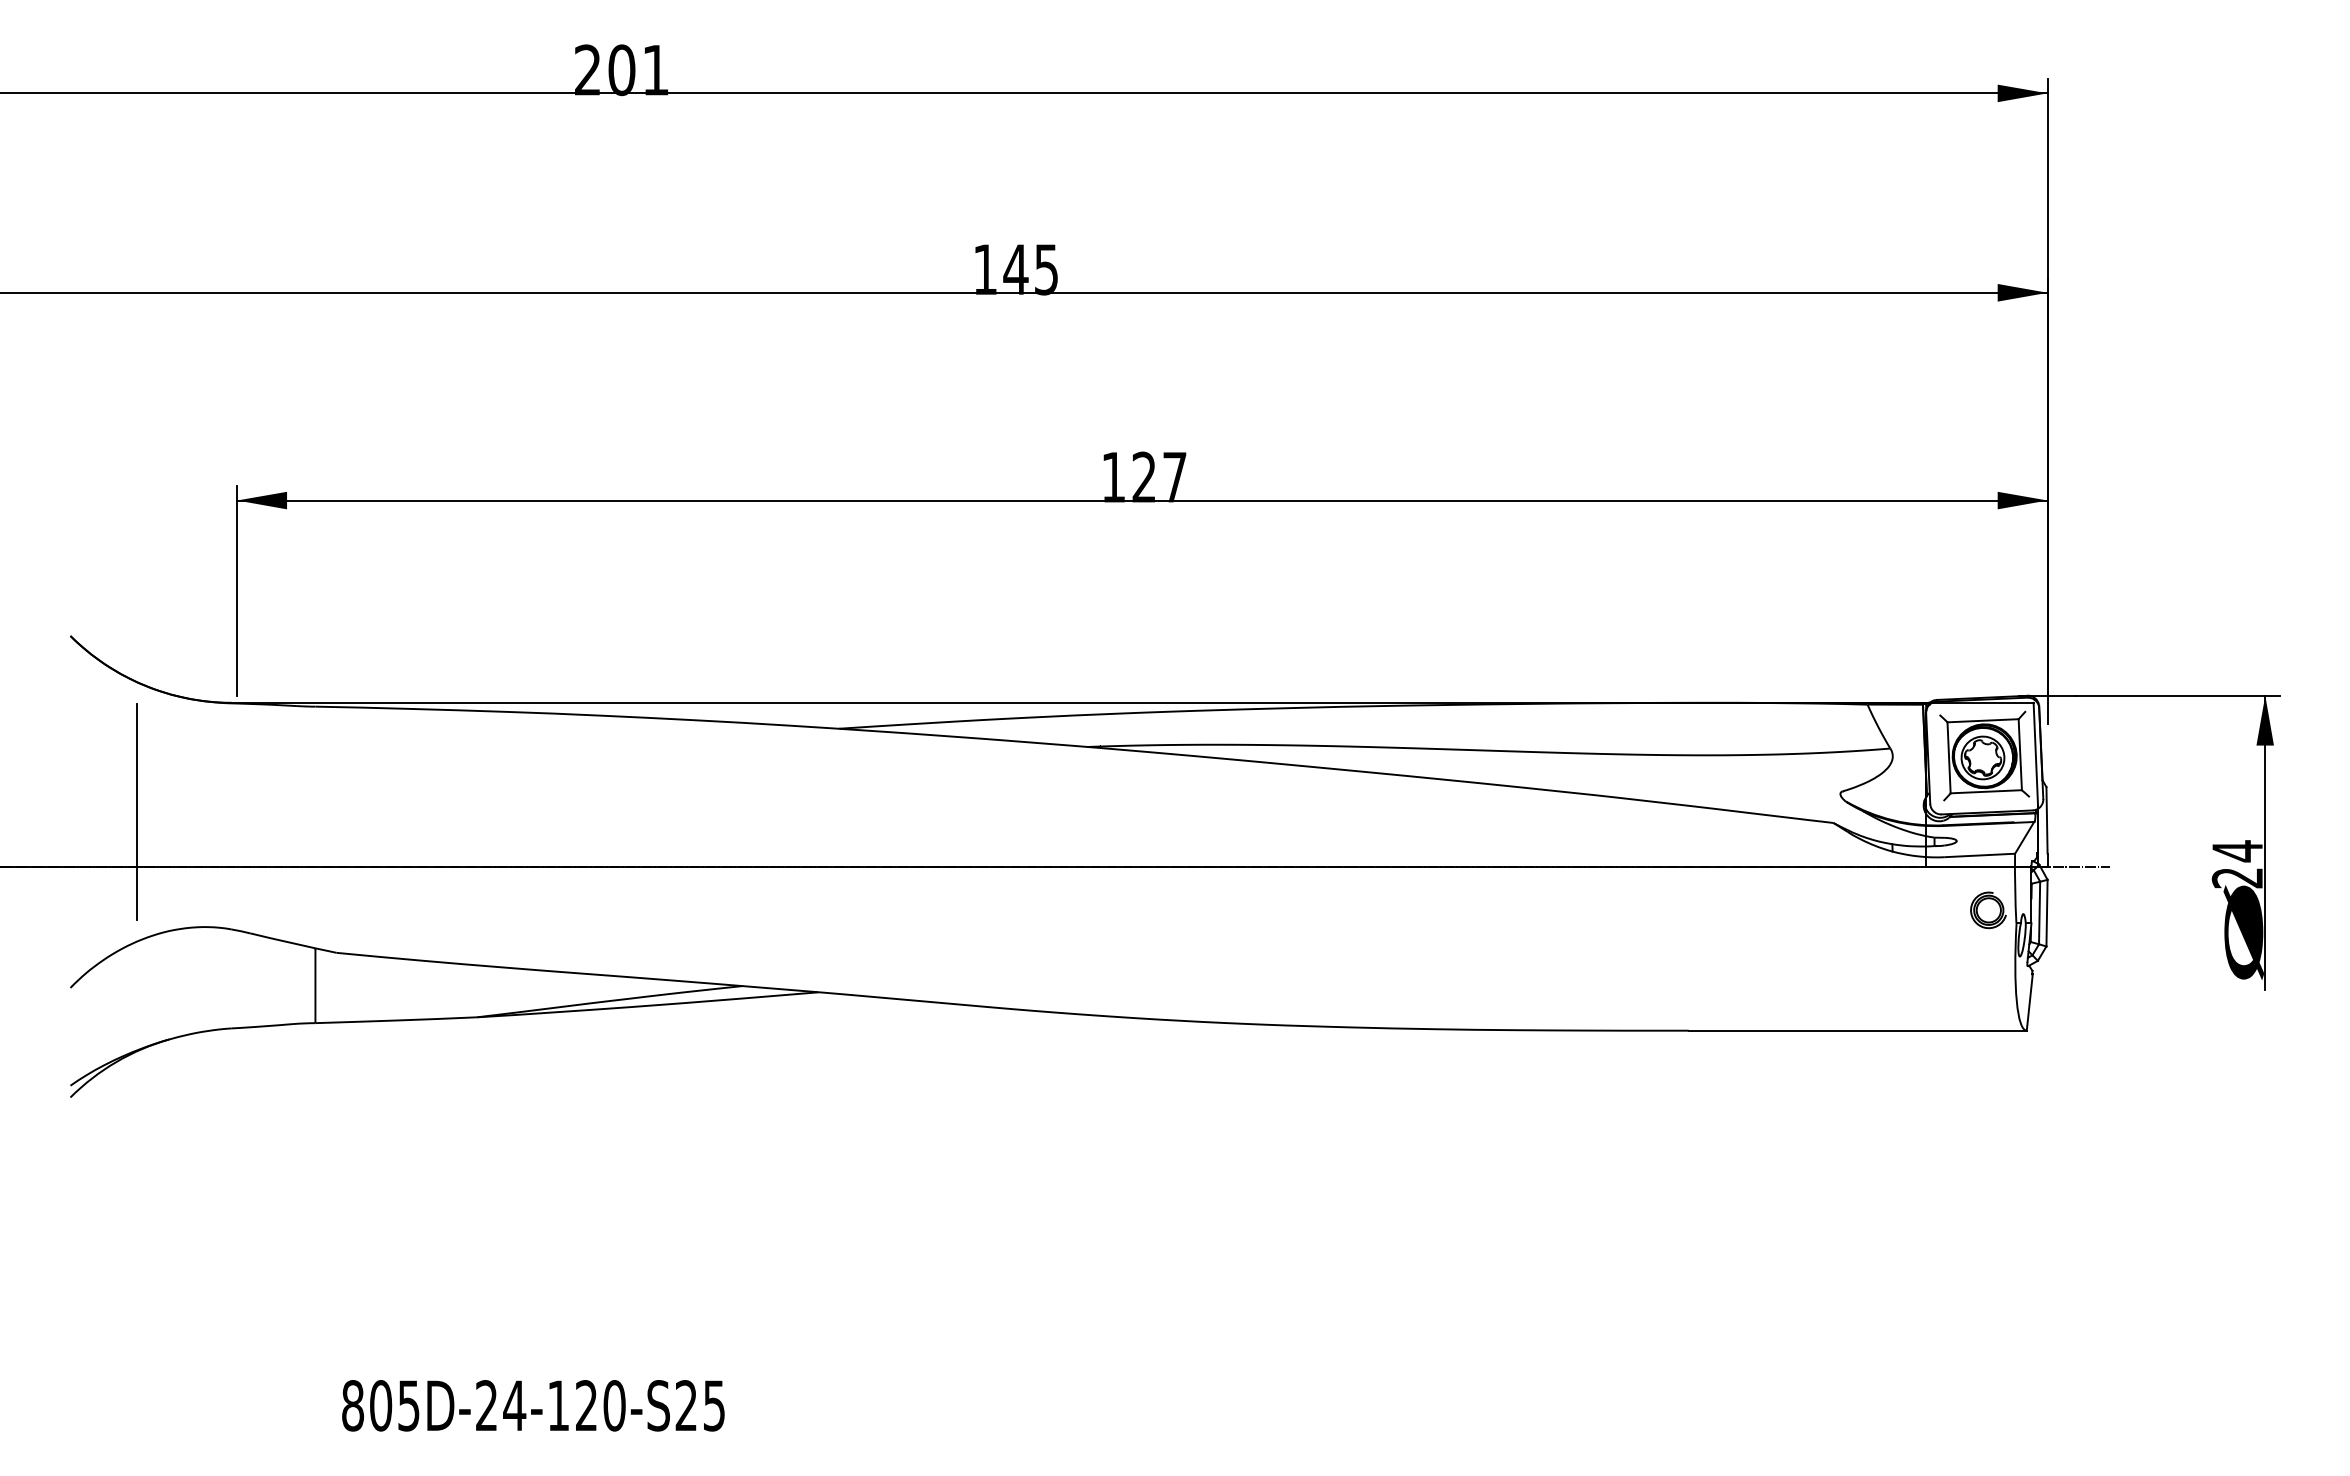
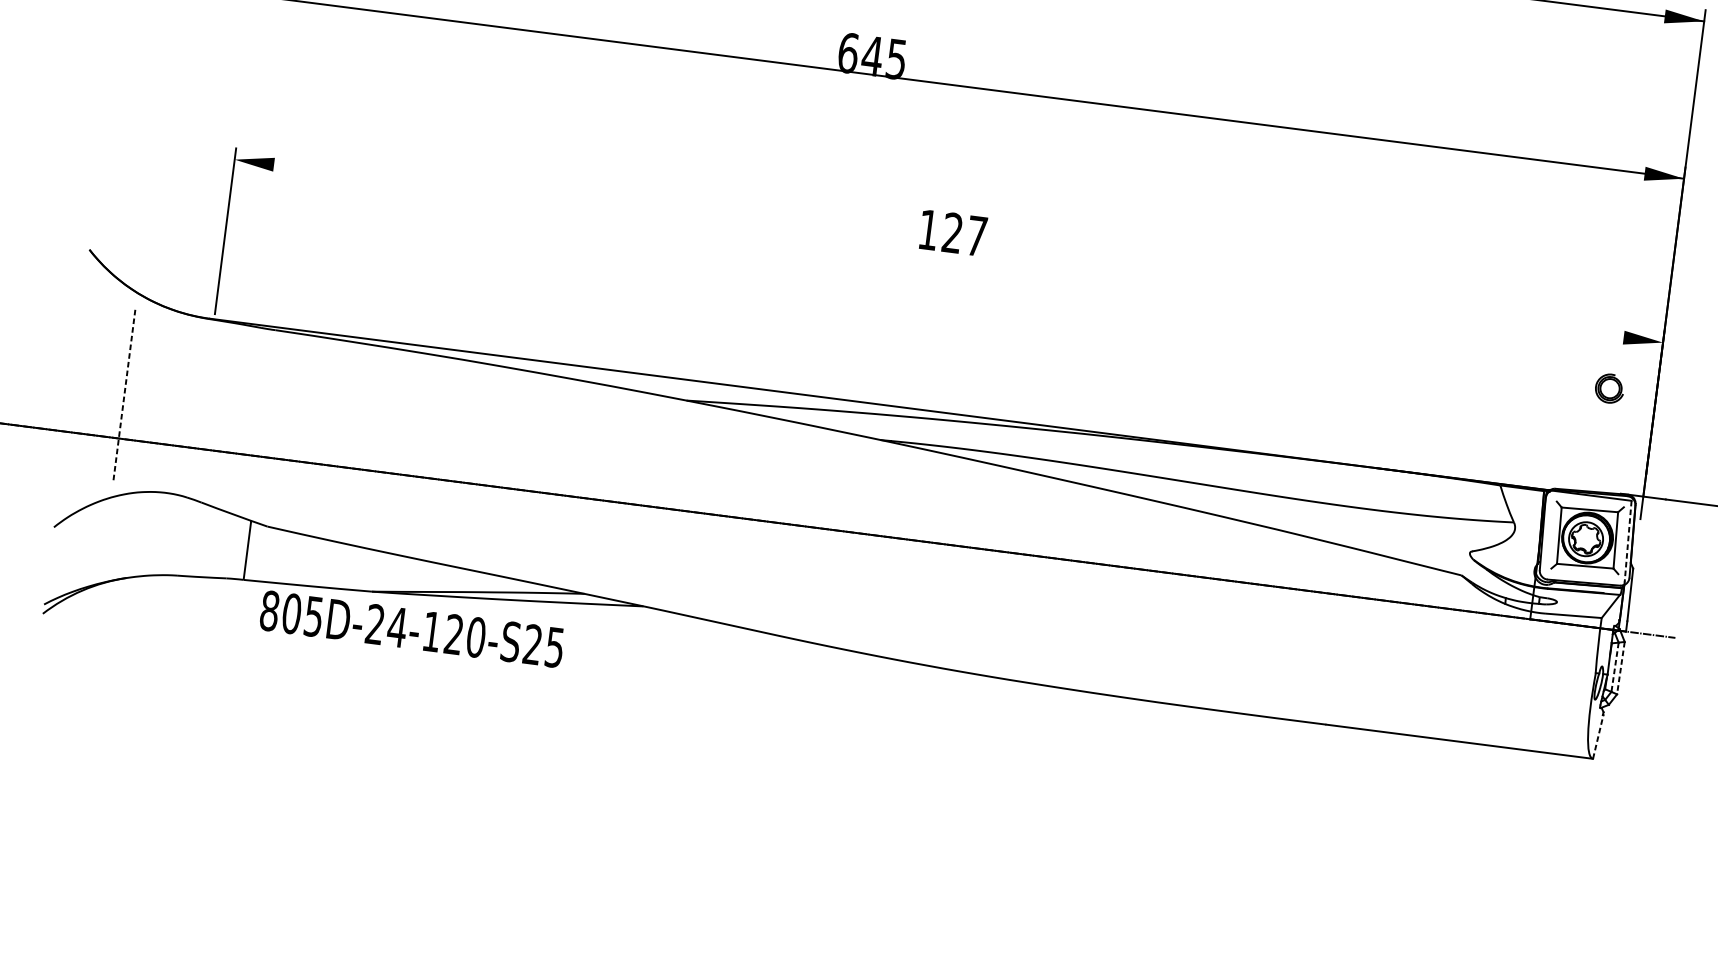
text: (985, 269) -> (848, 53), 145 -> 645
line: (1142, 500) -> (948, 251), removed
line: (2035, 754) -> (1627, 541), solid -> dashed
line: (137, 812) -> (124, 395), solid -> dashed
part: (1988, 910) -> (1609, 388), moved
line: (2039, 913) -> (1614, 667), solid -> dashed
line: (2047, 913) -> (1621, 668), solid -> dashed
line: (2029, 1002) -> (1598, 736), solid -> dashed
text: (533, 1405) -> (412, 629), moved

